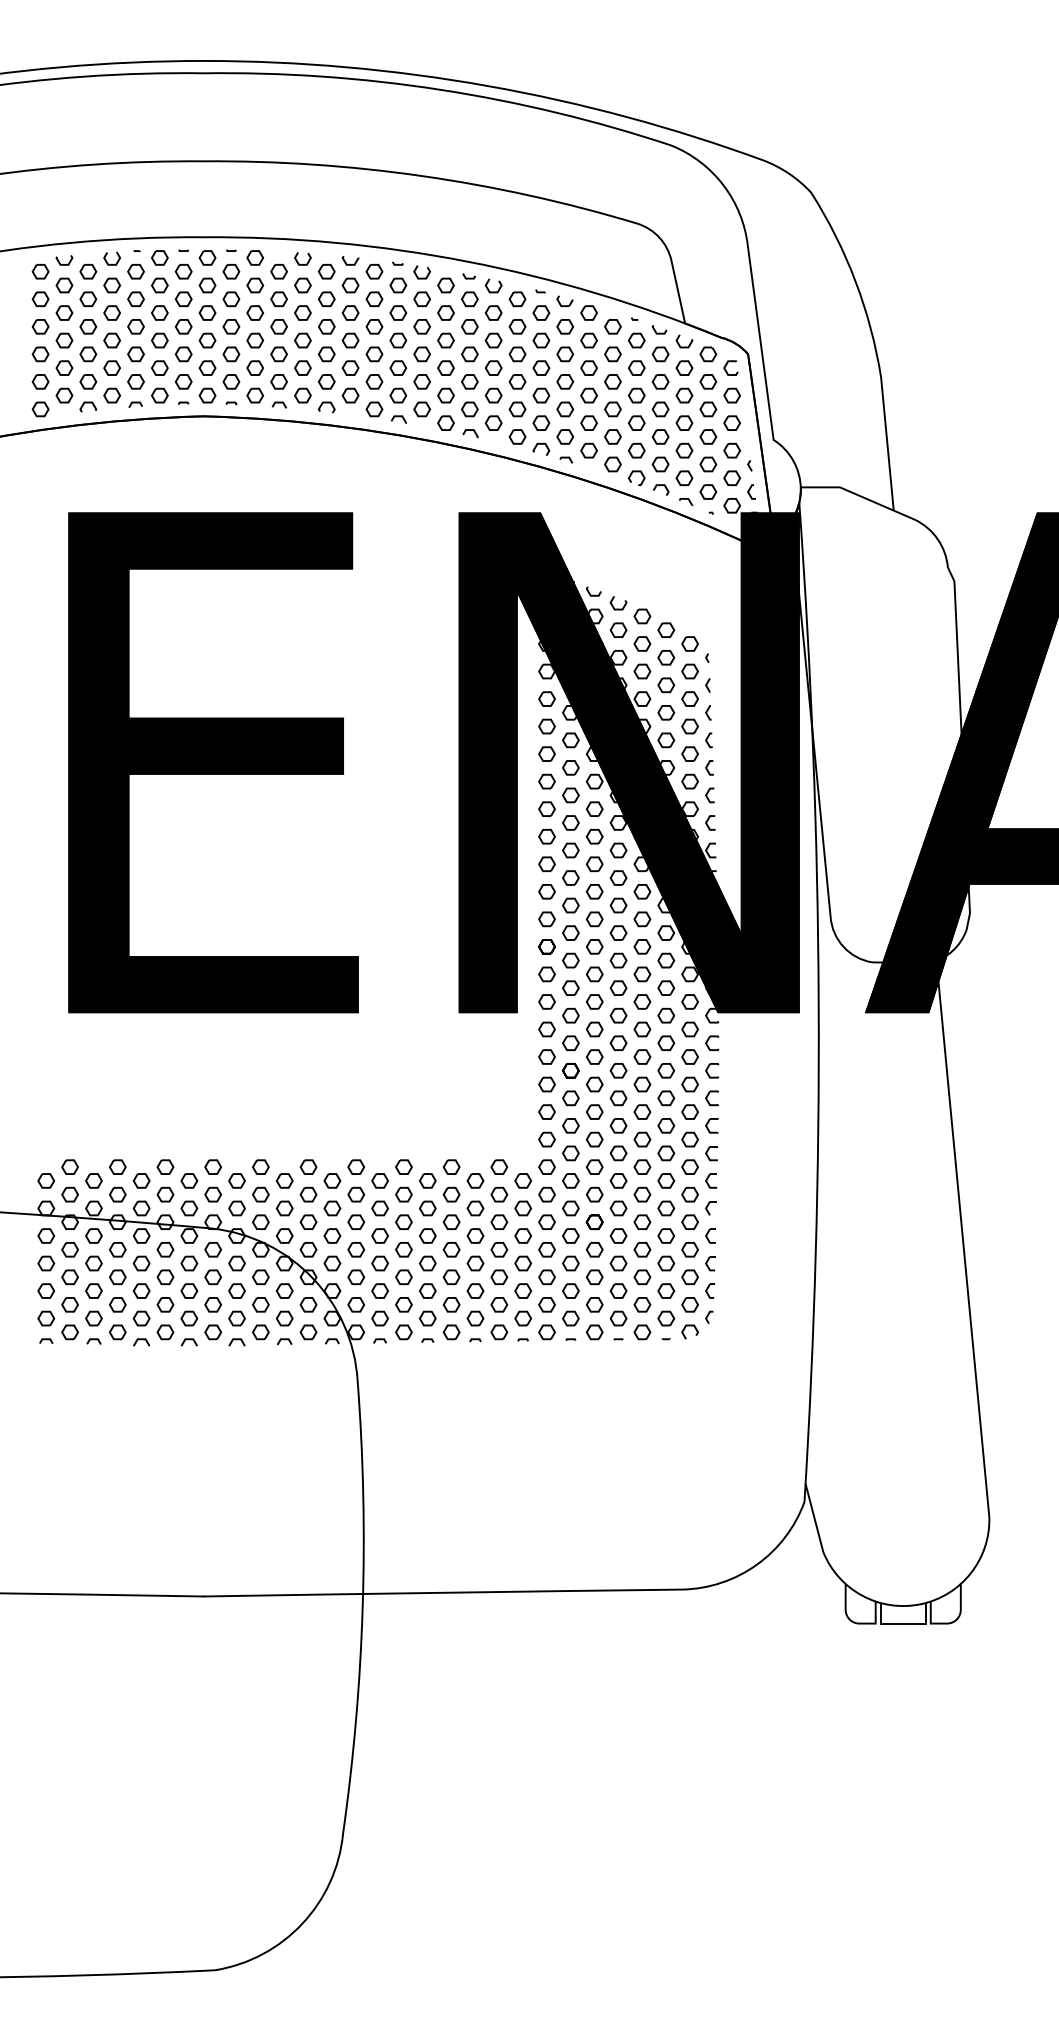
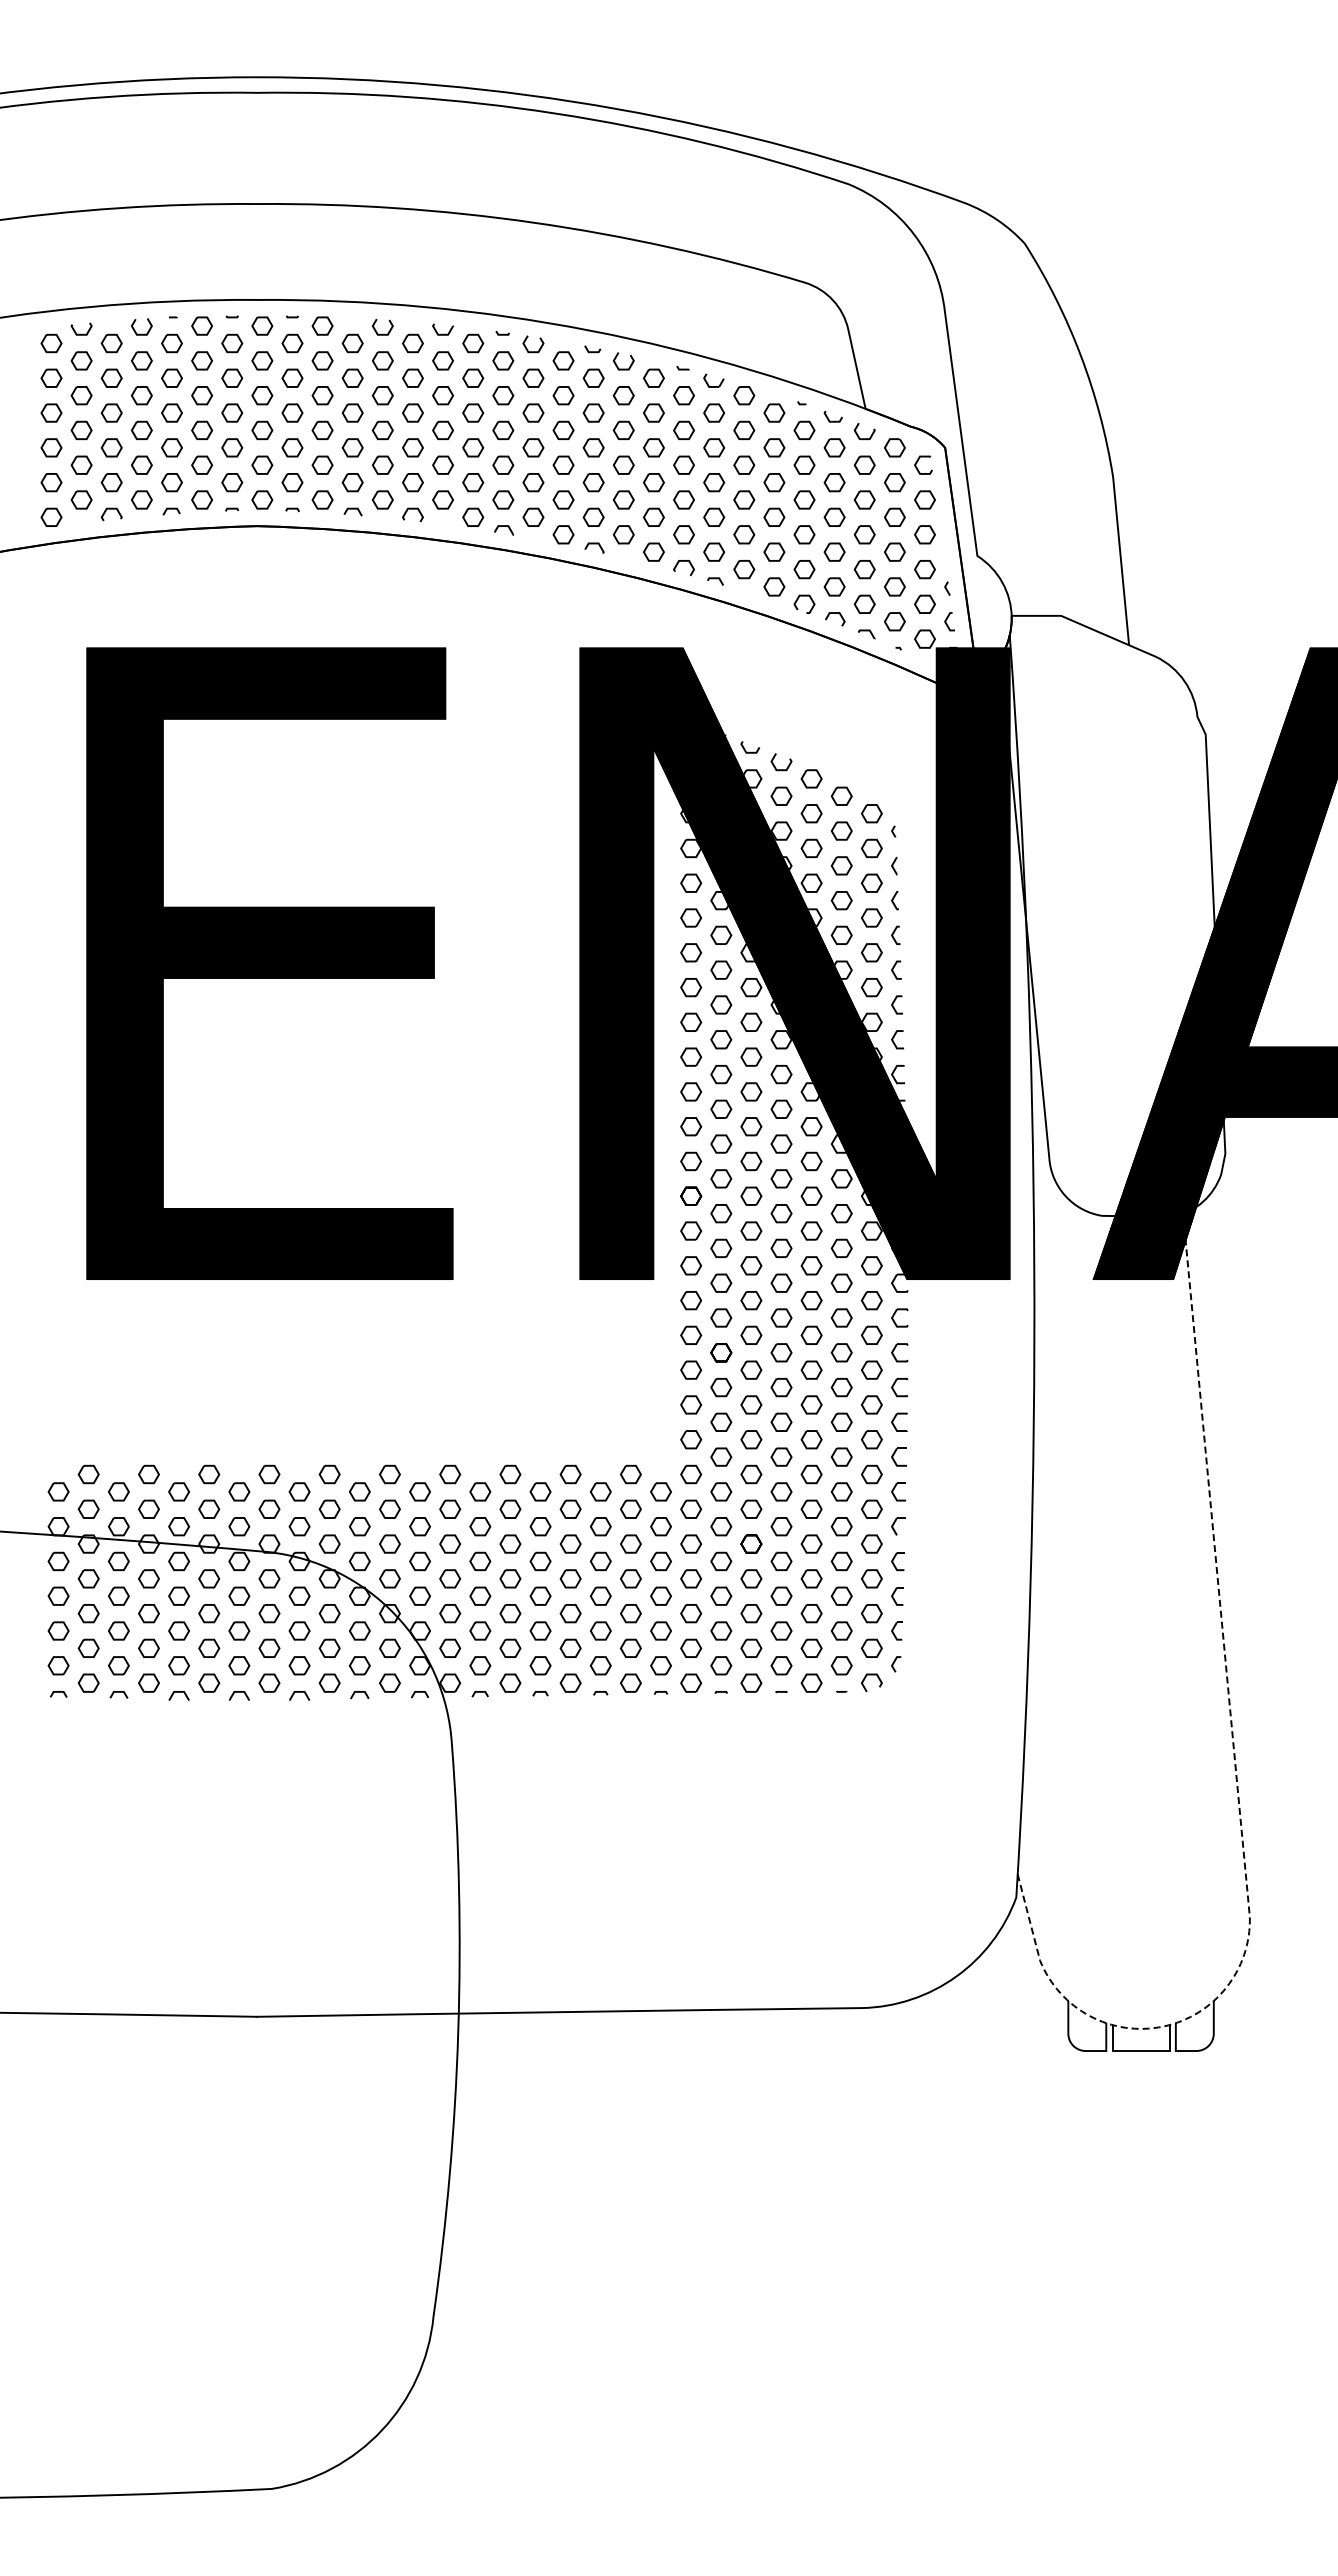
line: (979, 1413) -> (1237, 1785), solid -> dashed

